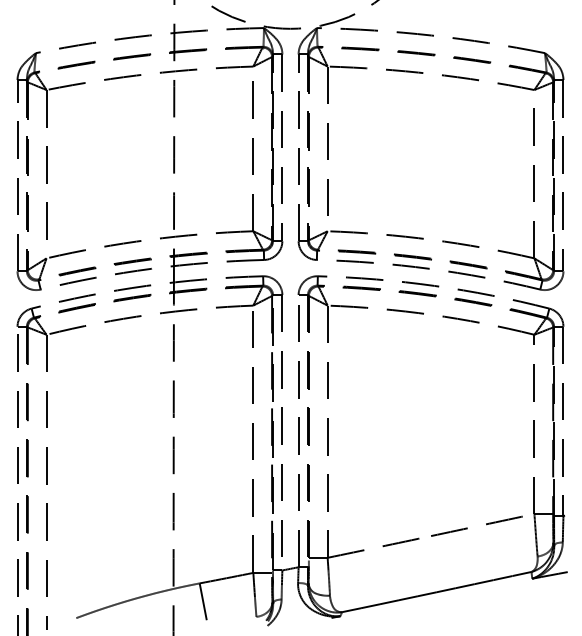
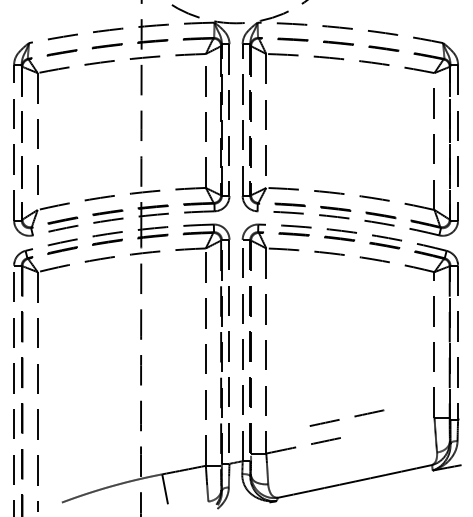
part: (467, 527) -> (339, 419), moved

